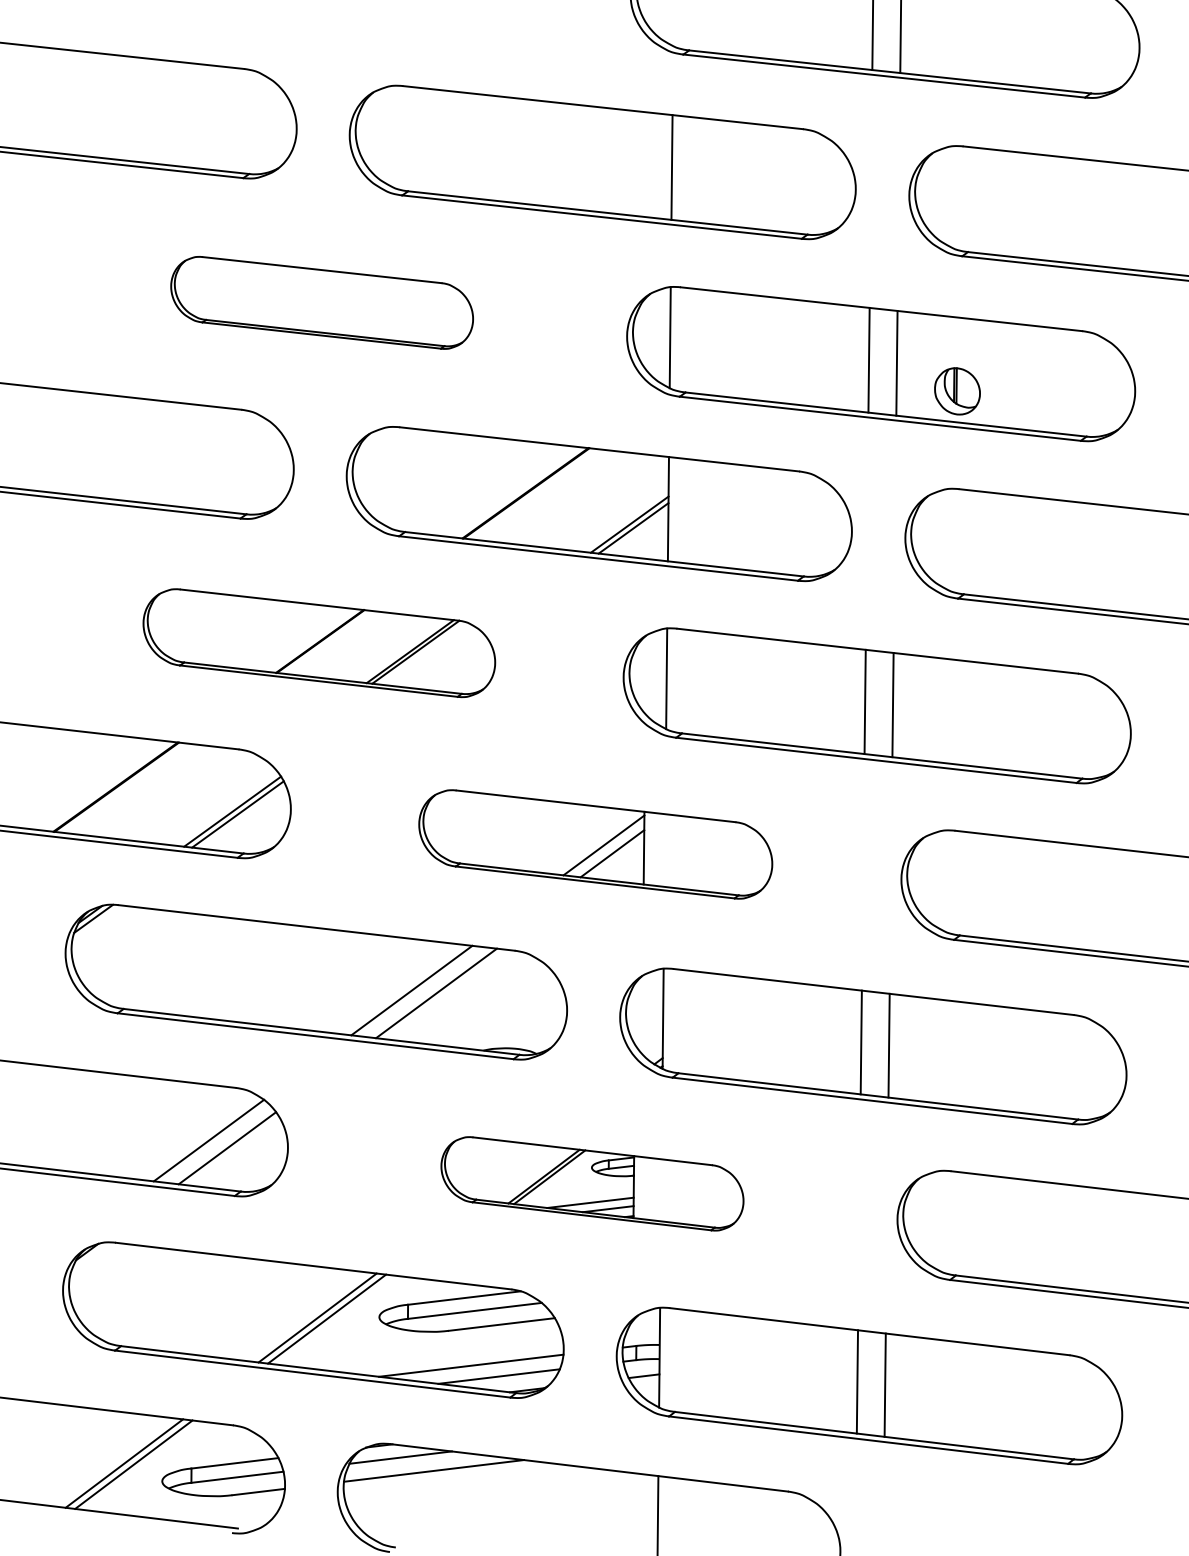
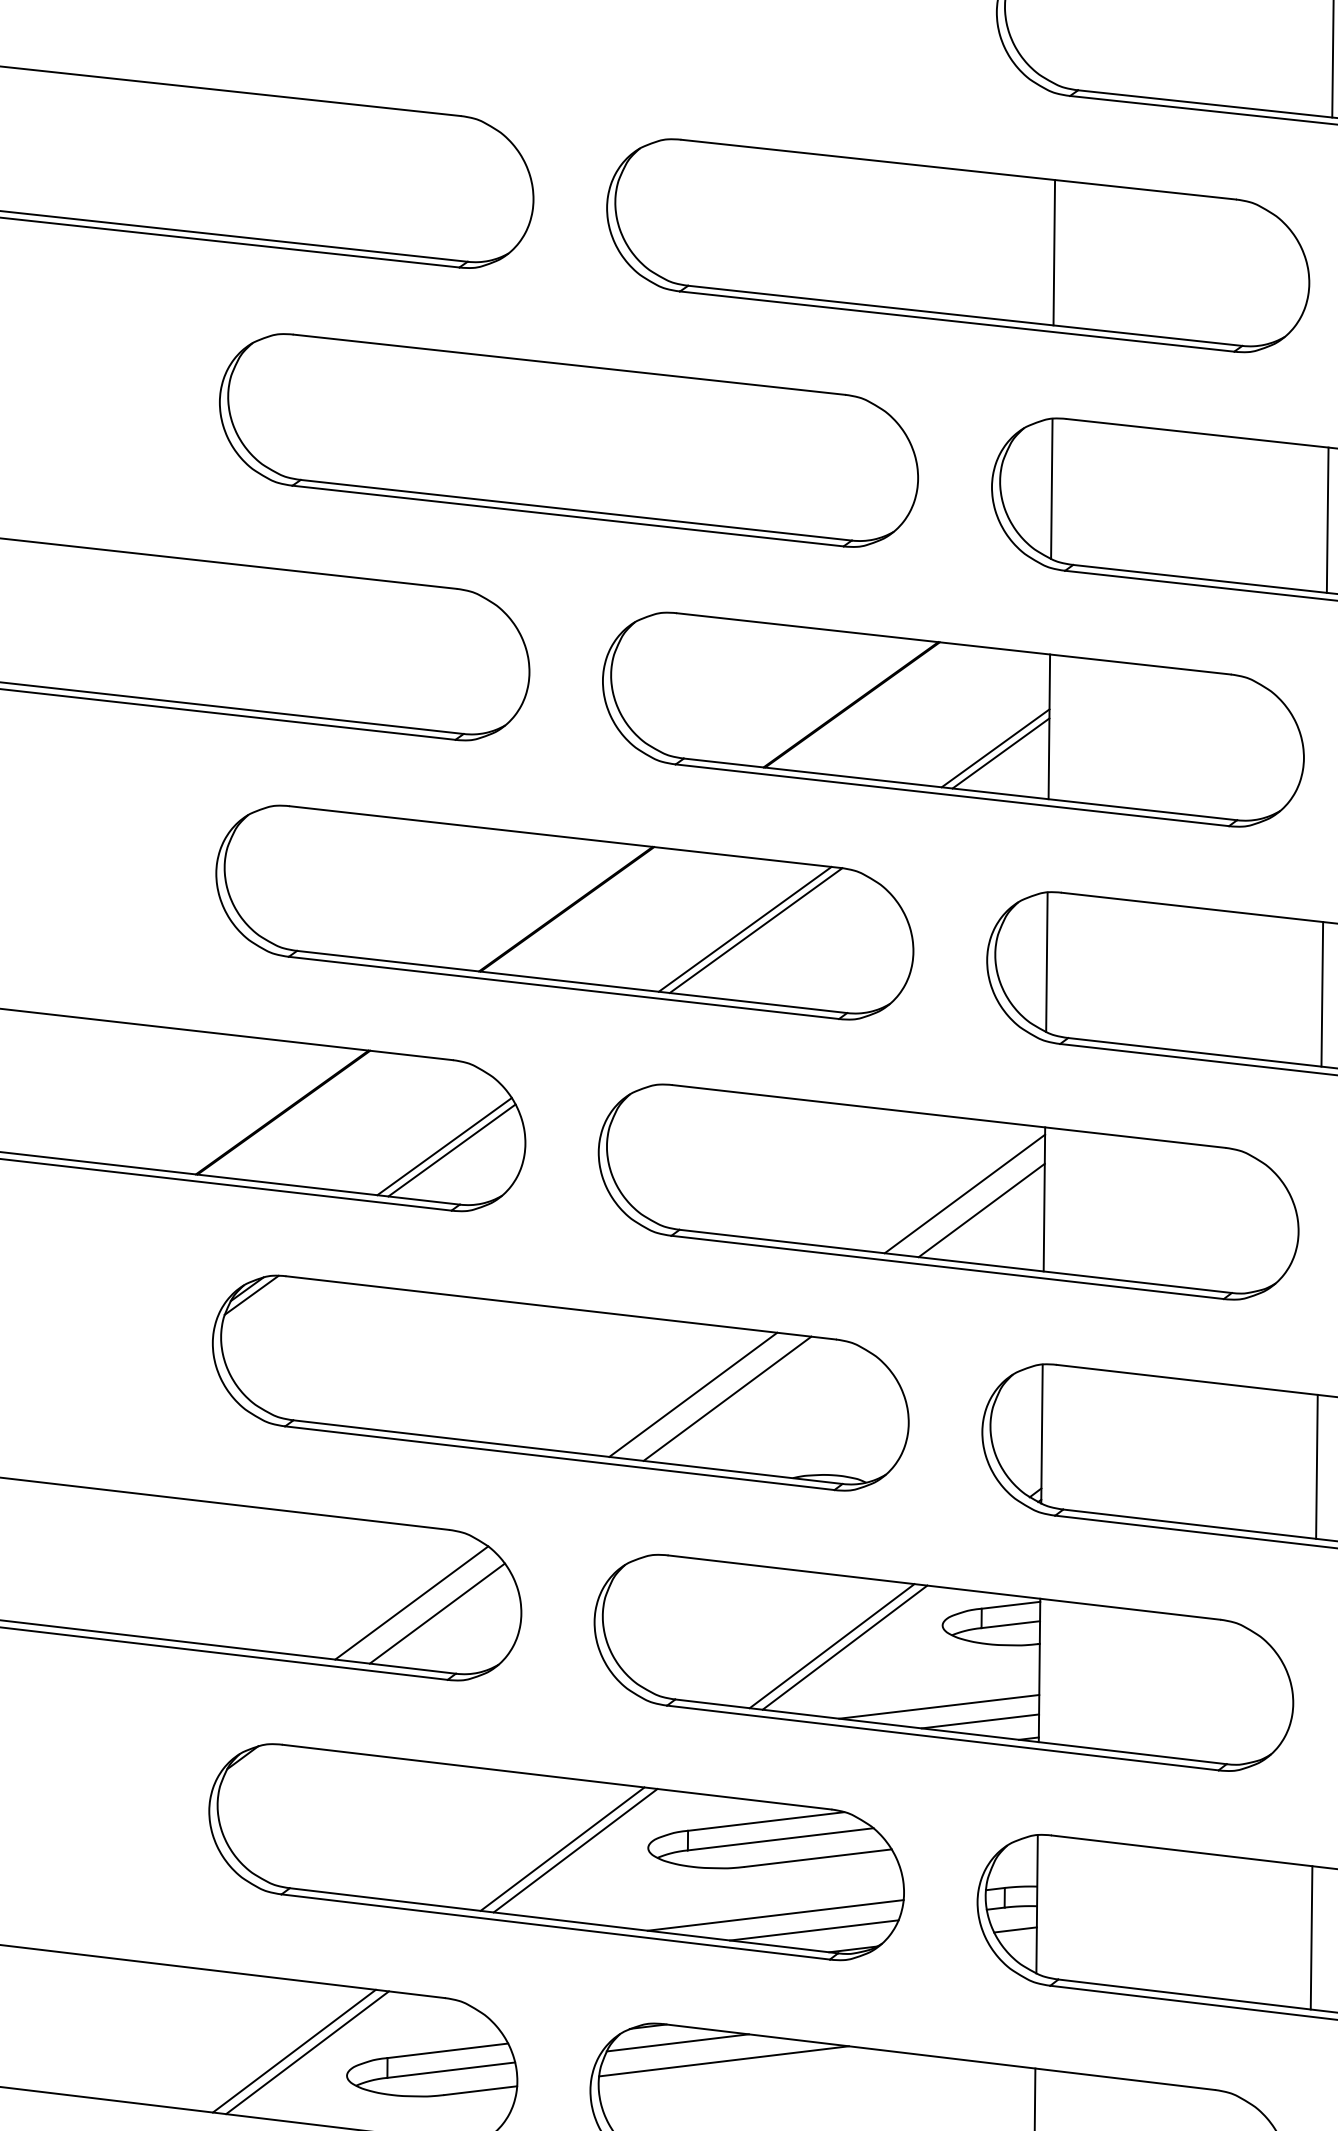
part: (321, 302) -> (567, 440), size x1.67
part: (319, 643) -> (565, 913), size x1.43
part: (595, 844) -> (948, 1192), size x1.43
part: (592, 1183) -> (943, 1662), size x1.67

